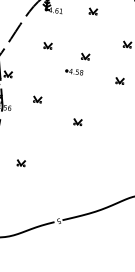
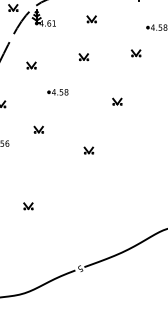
part: (47, 45) -> (31, 65), moved
part: (85, 57) -> (83, 57), moved
part: (73, 71) -> (57, 92), moved
part: (120, 80) -> (117, 101), moved

